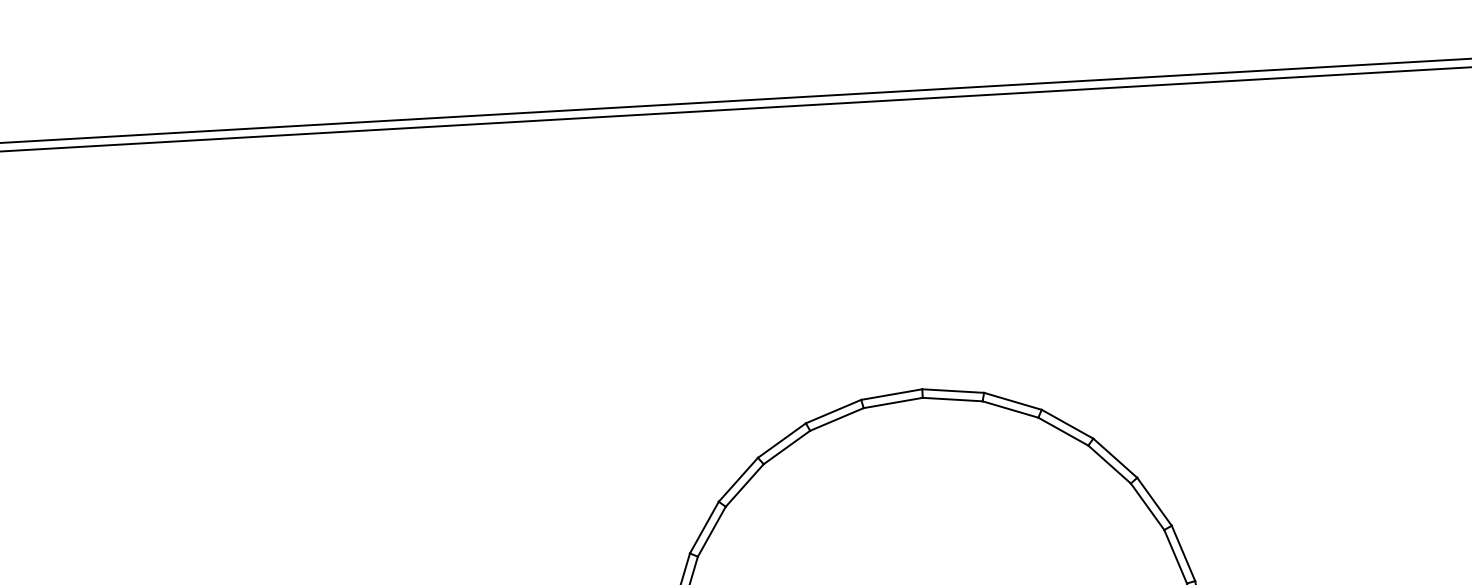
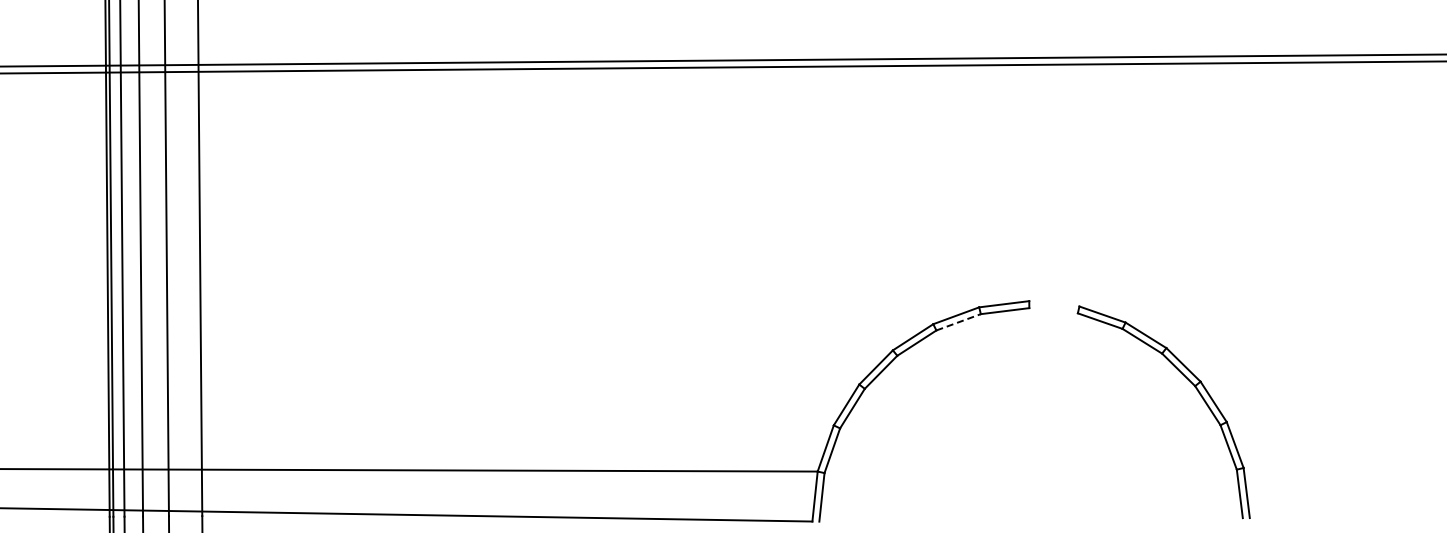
line: (953, 390) -> (1054, 303), removed
line: (952, 399) -> (1053, 310), removed
line: (836, 419) -> (958, 322), solid -> dashed

